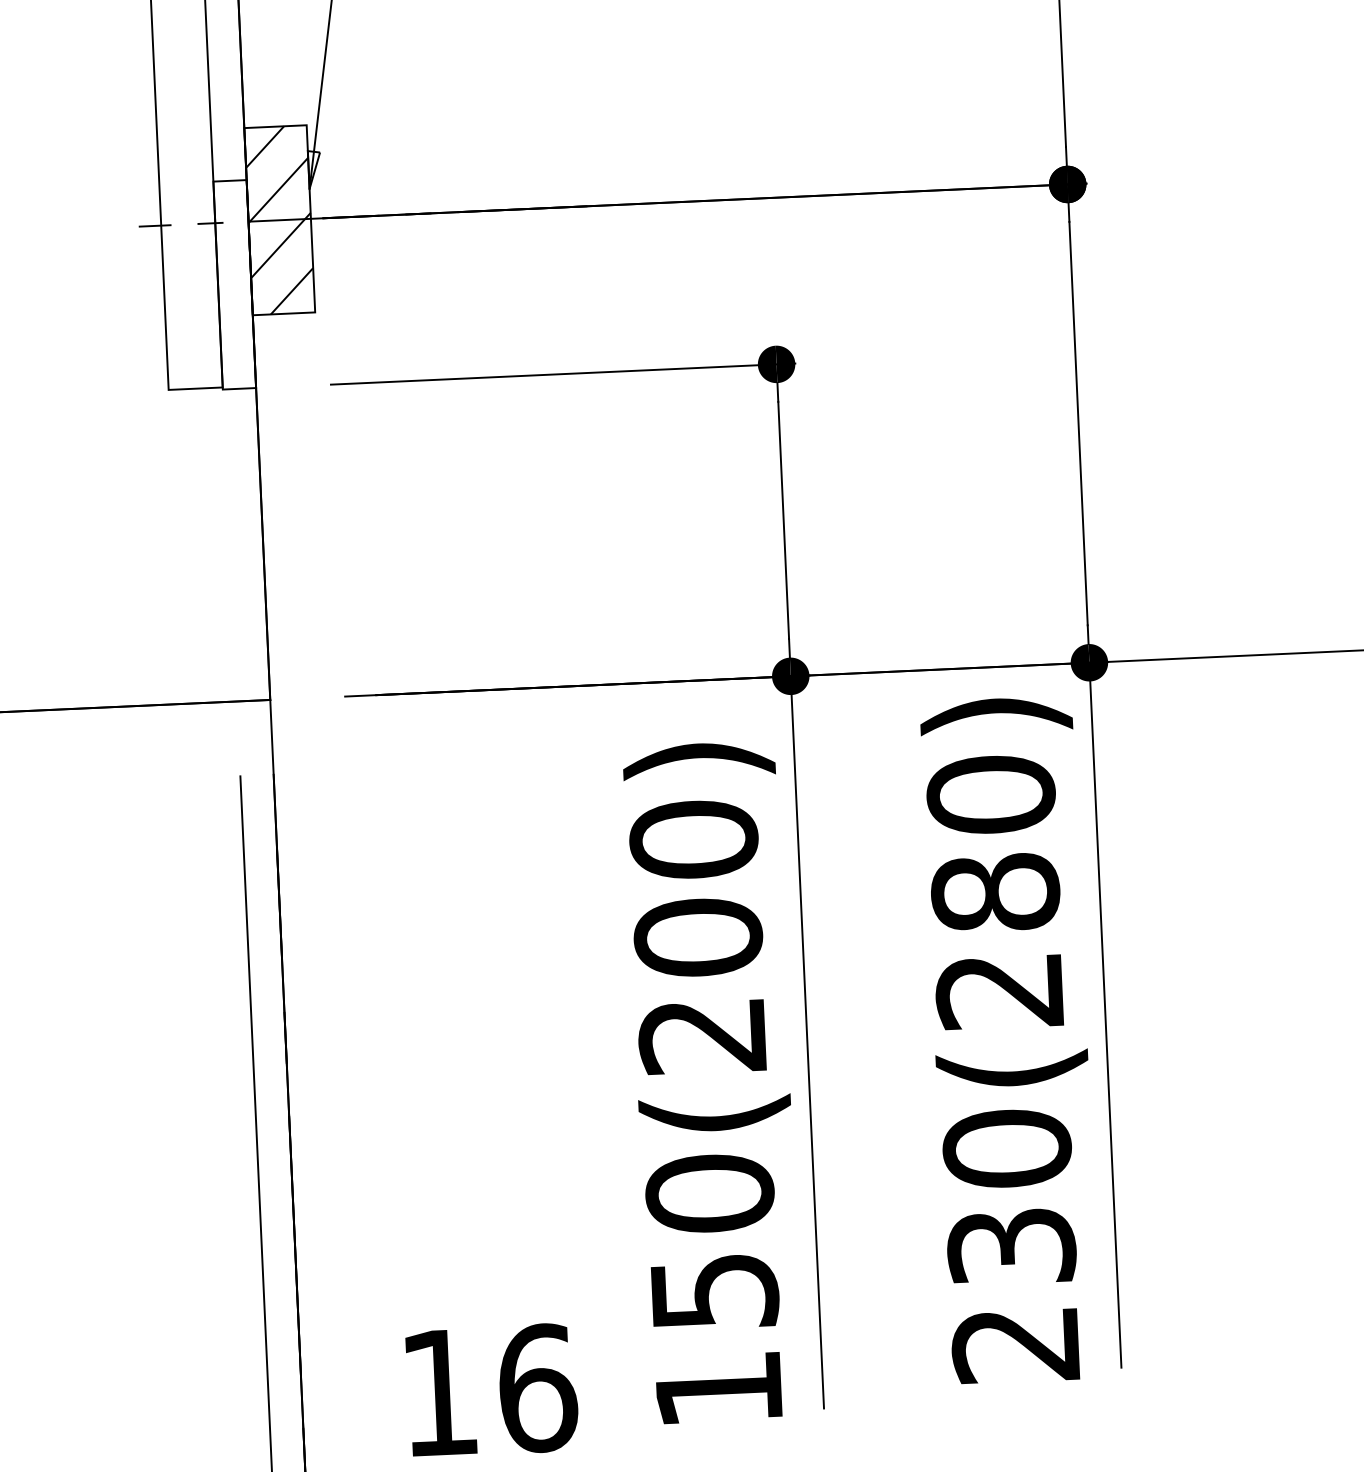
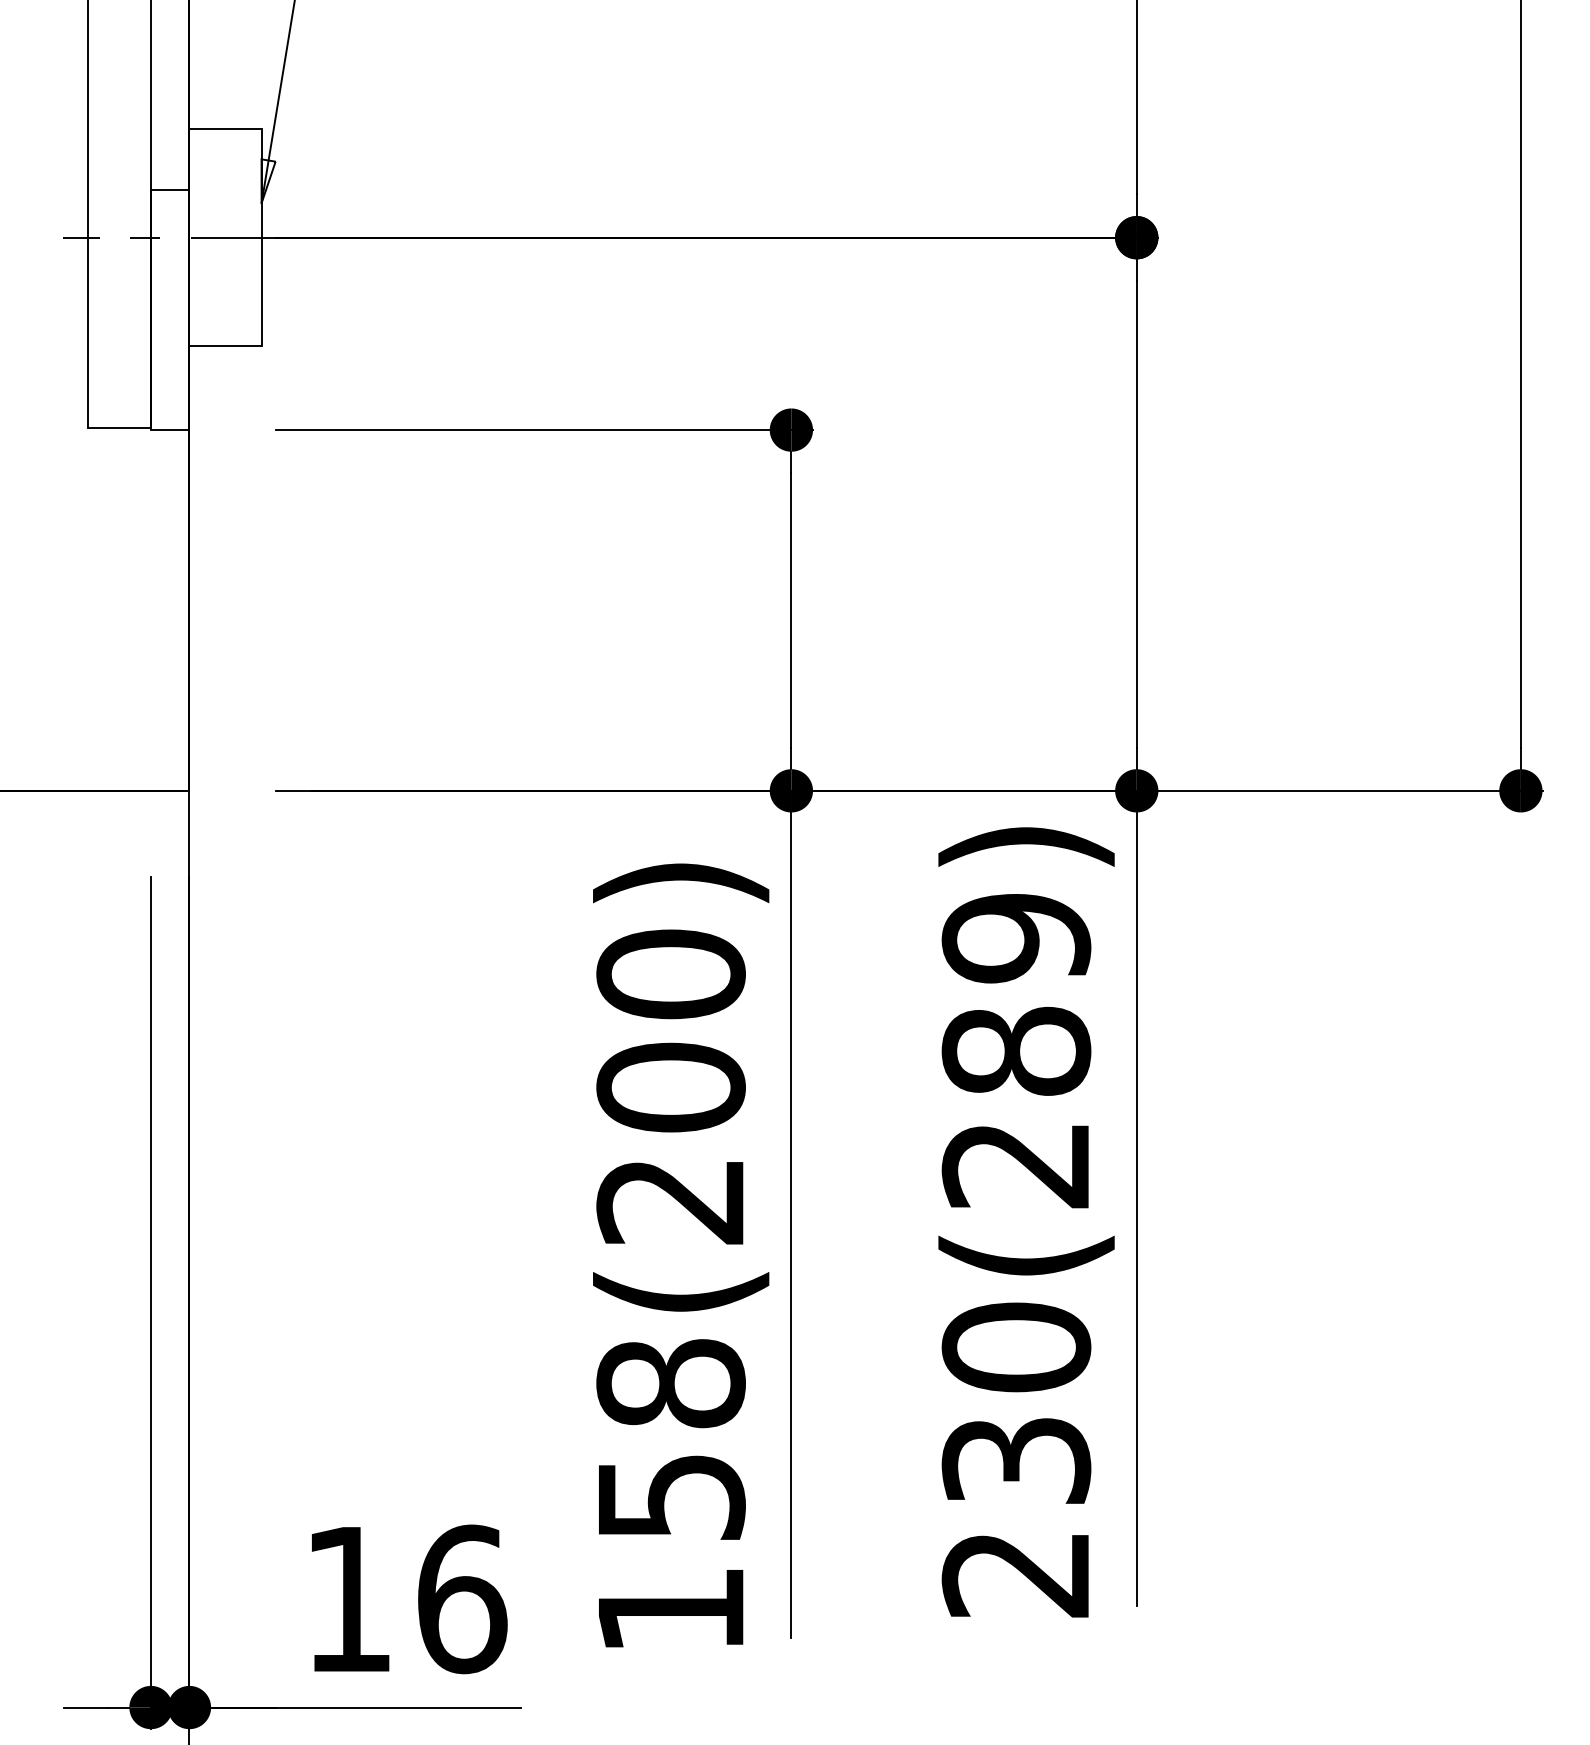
hatch: (279, 220) -> (225, 237), removed
text: (991, 795) -> (1016, 938), 230(280) -> 230(289)
text: (709, 1193) -> (670, 1383), 150(200) -> 158(200)

